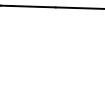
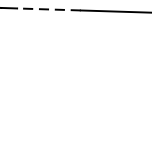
line: (33, 6) -> (48, 9), solid -> dashed

